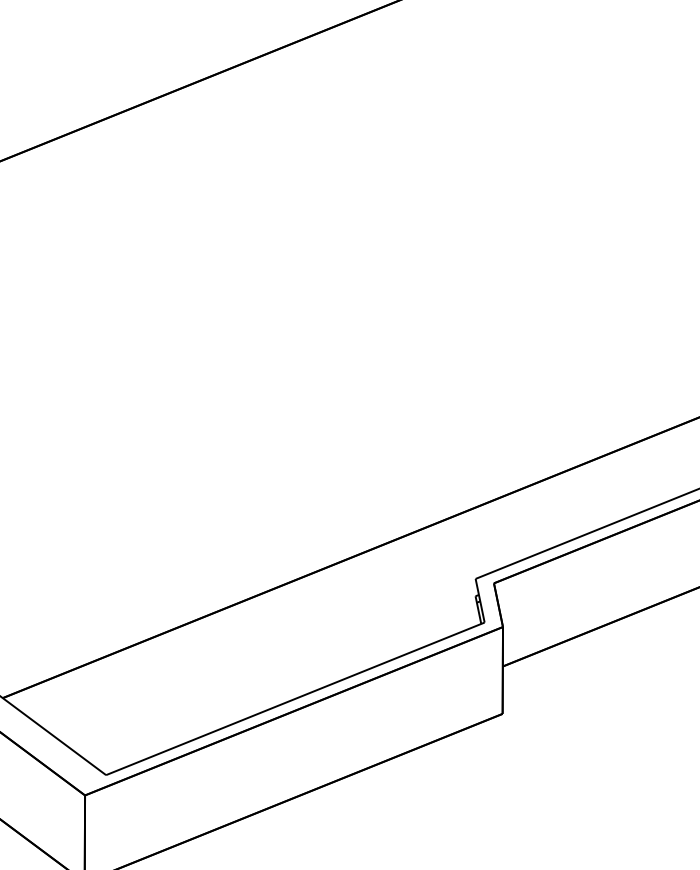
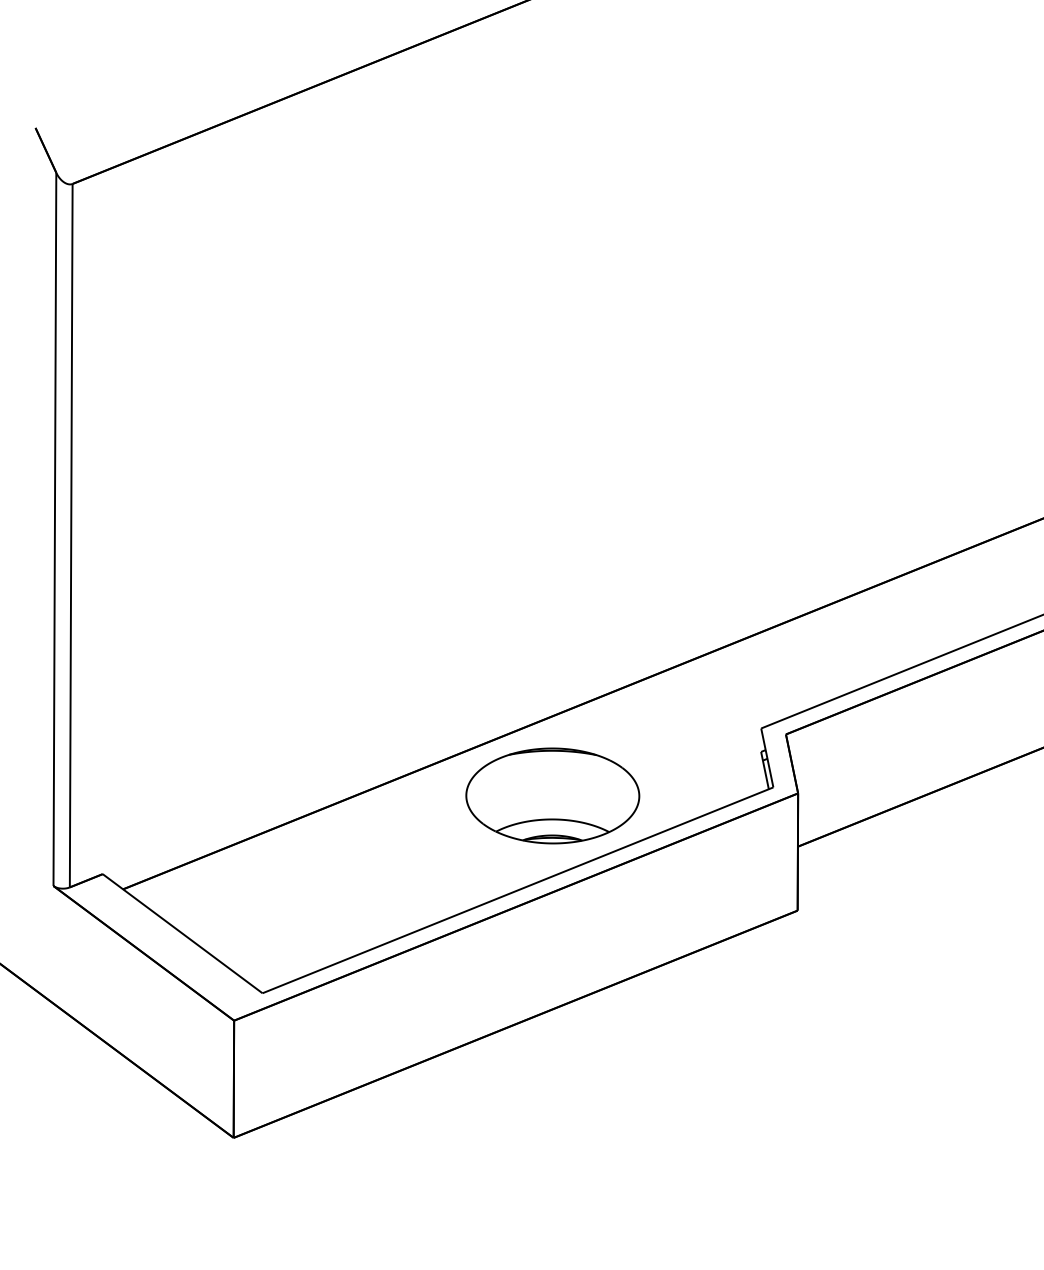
part: (320, 628) -> (552, 795), added

